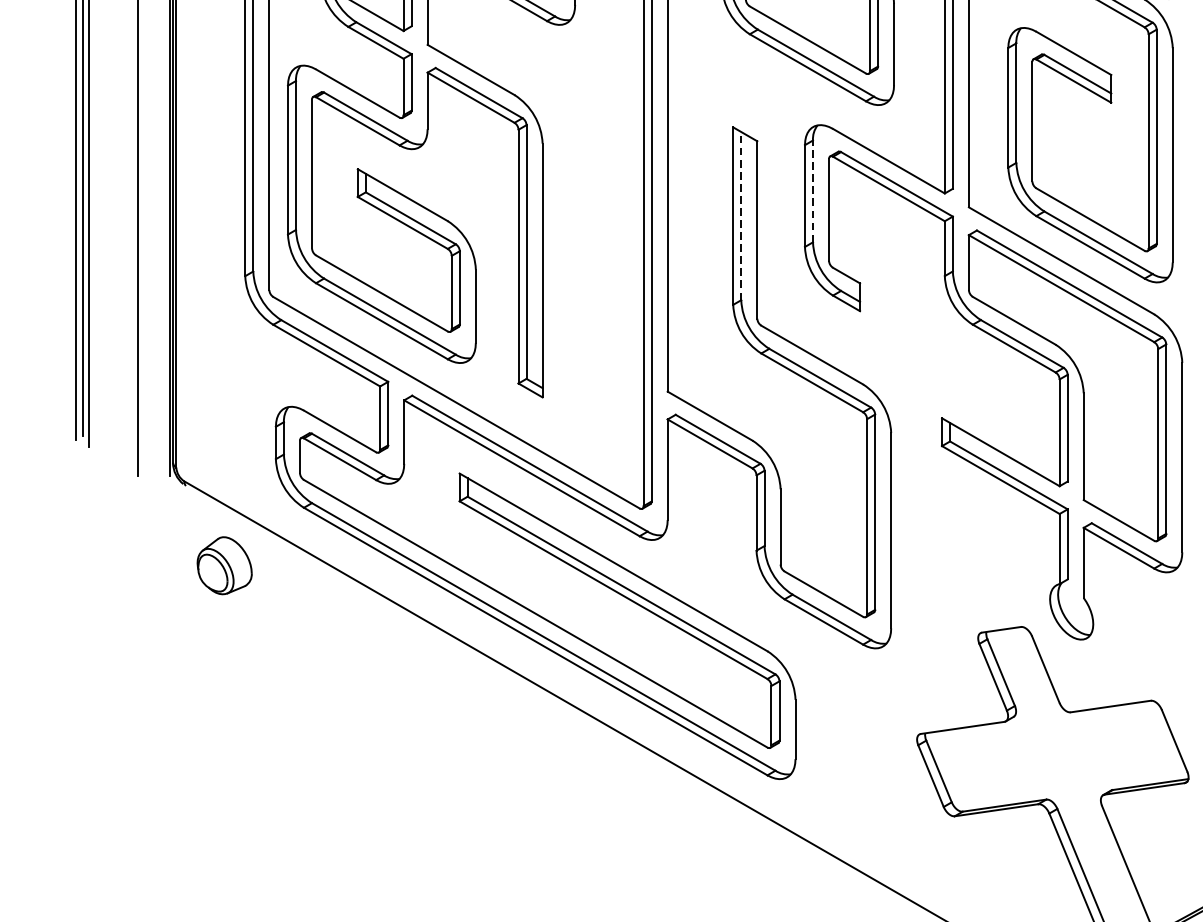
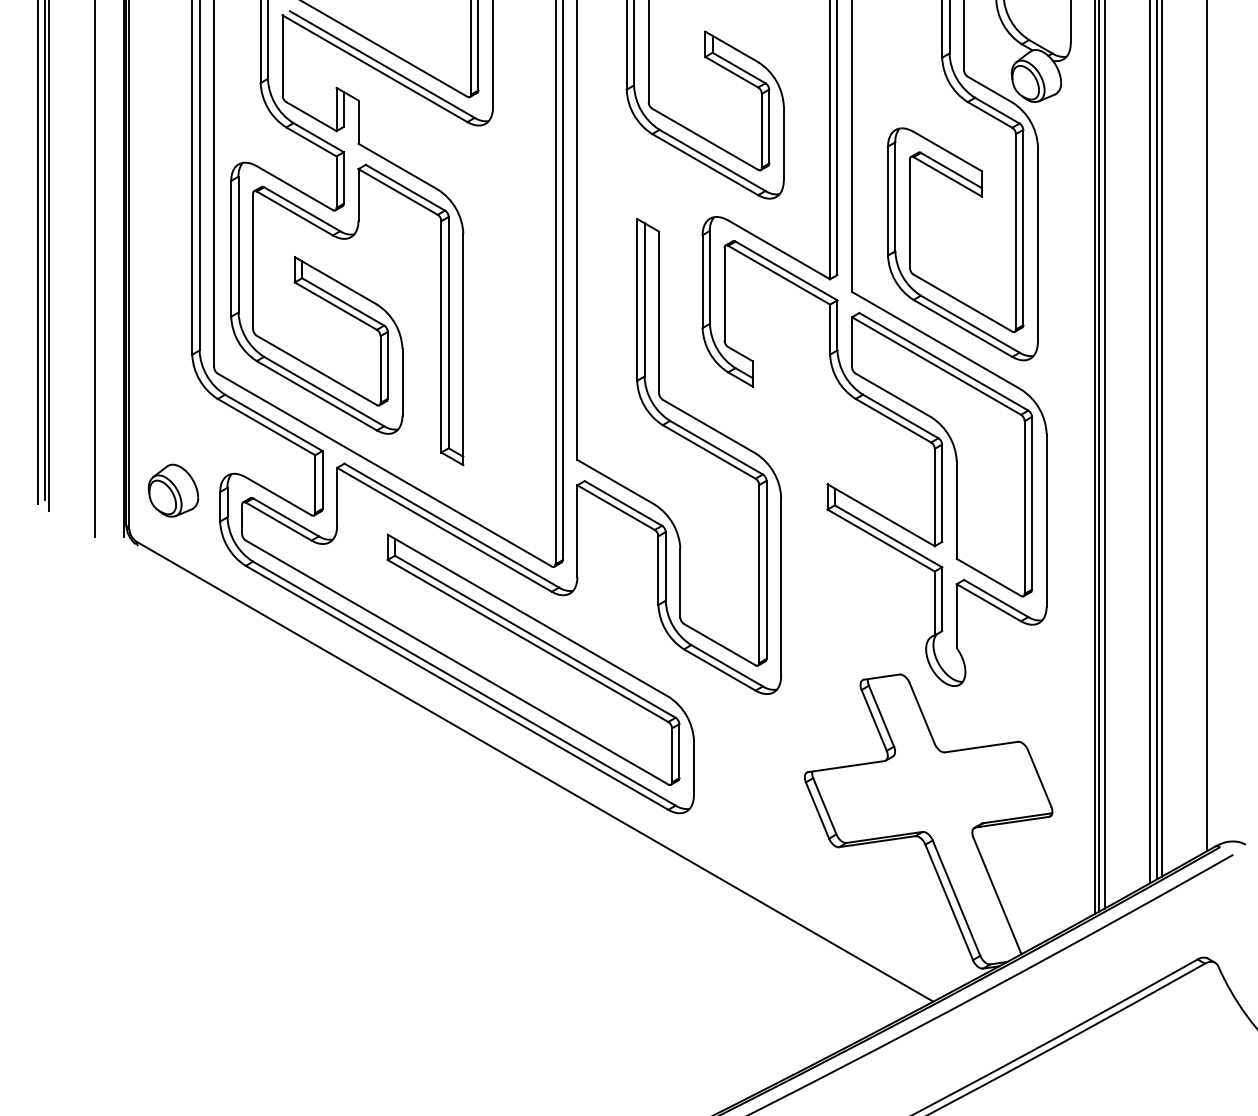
line: (812, 190) -> (709, 276), dashed -> solid
line: (741, 215) -> (644, 299), dashed -> solid
part: (224, 565) -> (173, 490), moved

